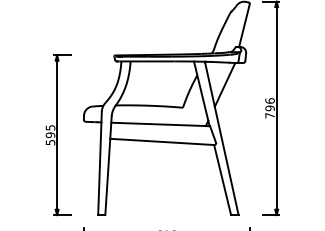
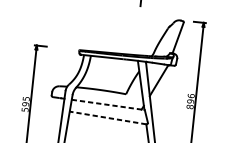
text: (269, 115) -> (189, 106), 796 -> 896
line: (161, 124) -> (108, 105), solid -> dashed
line: (161, 141) -> (107, 117), solid -> dashed

